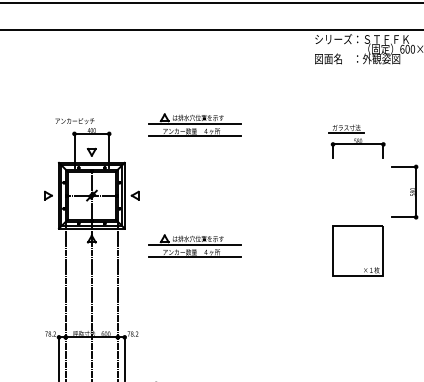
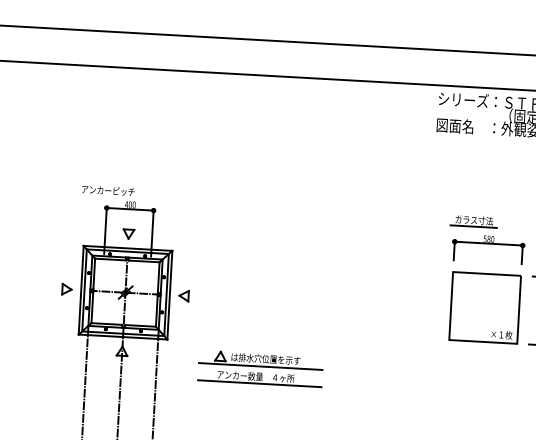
part: (194, 124) -> (269, 204), removed
part: (357, 250) -> (484, 307), moved

